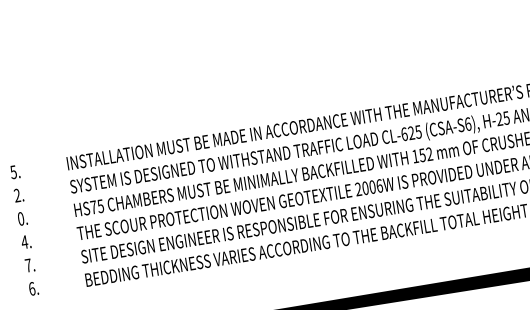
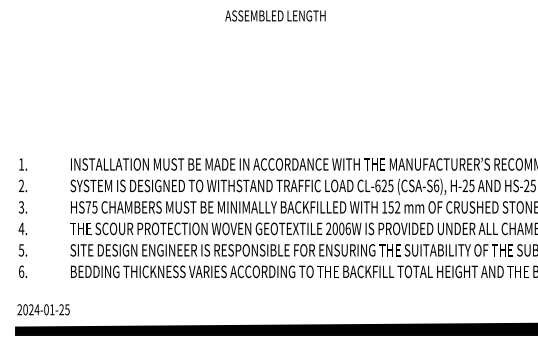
text: (13, 172) -> (21, 164), 5. -> 1.
text: (21, 219) -> (21, 207), 0. -> 3.
text: (28, 265) -> (21, 250), 7. -> 5.

